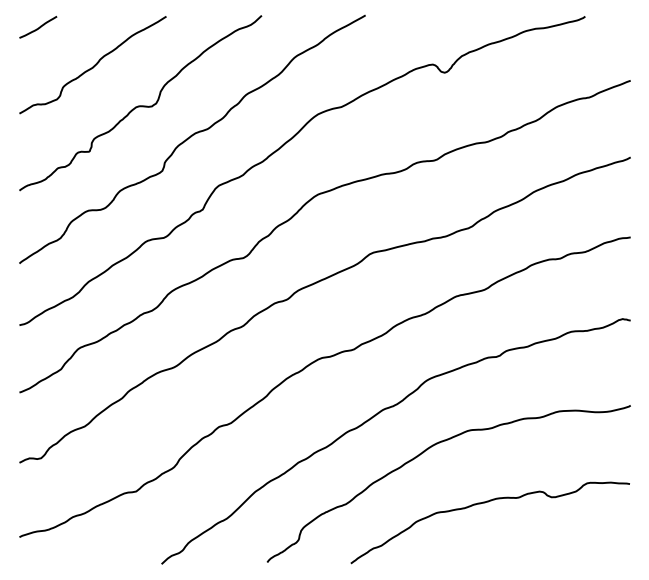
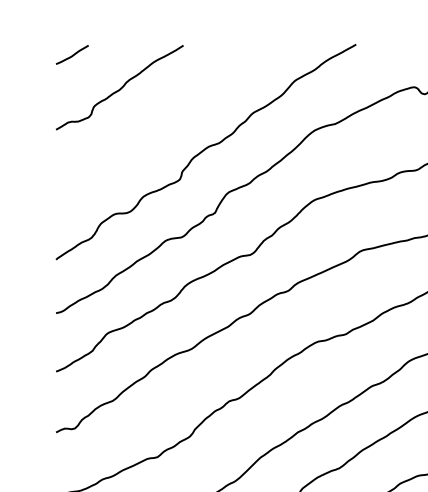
curve: (140, 105) -> (161, 122), removed

